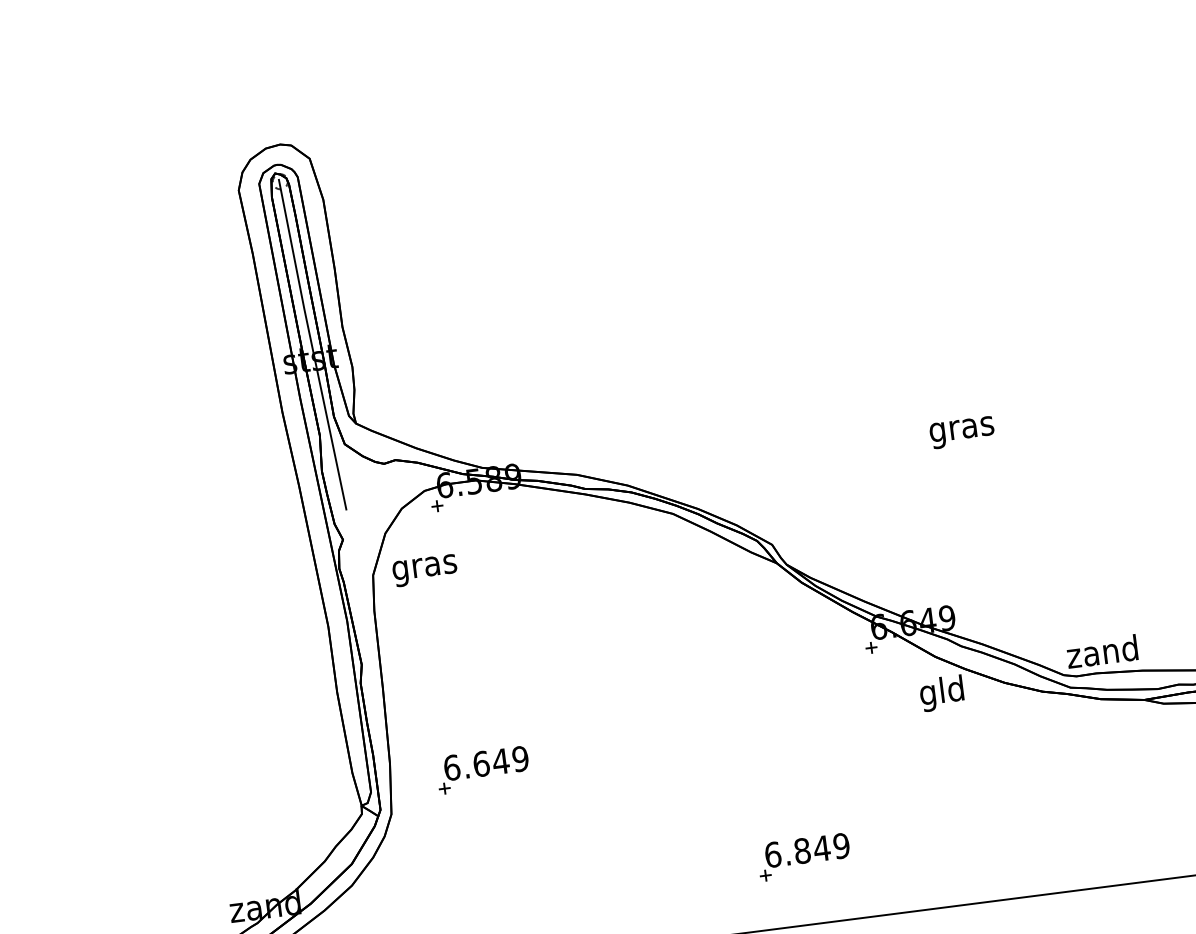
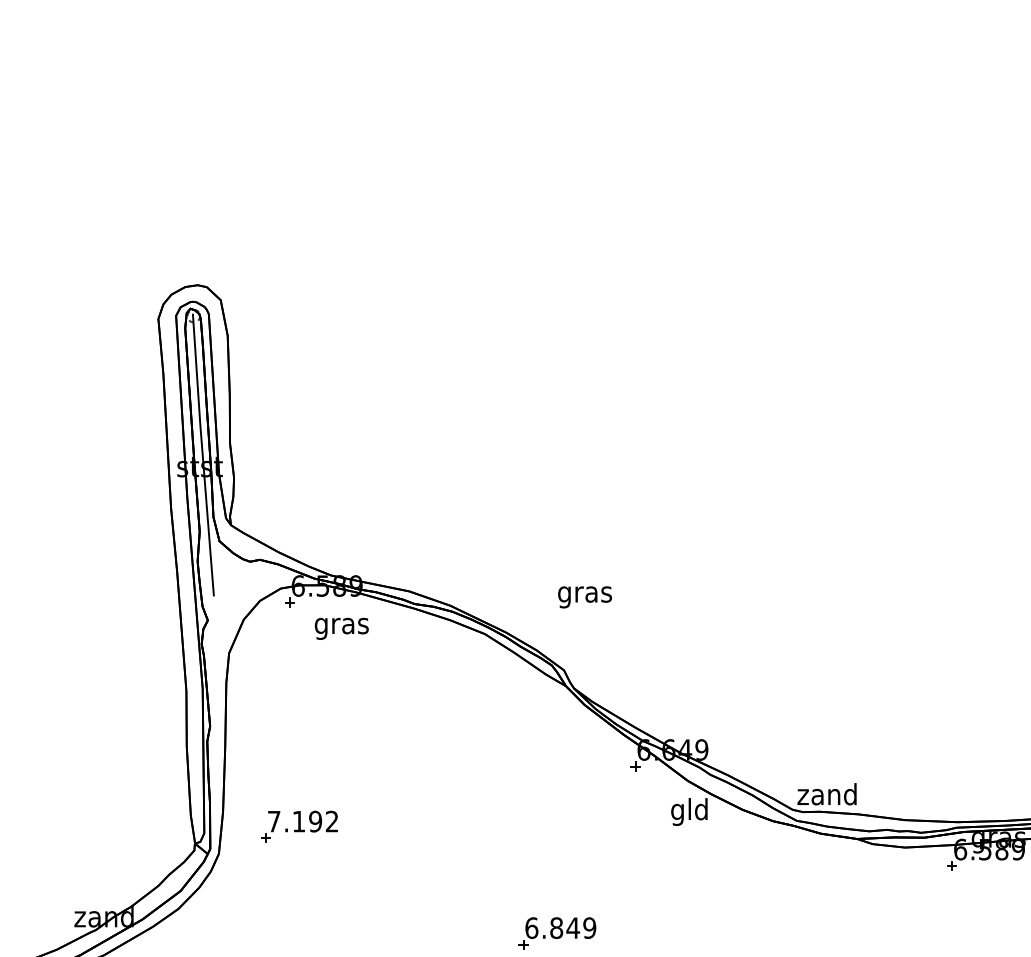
text: (961, 432) -> (584, 597), moved
text: (424, 570) -> (341, 628), moved
text: (485, 763) -> (302, 821), 6.649 -> 7.192

